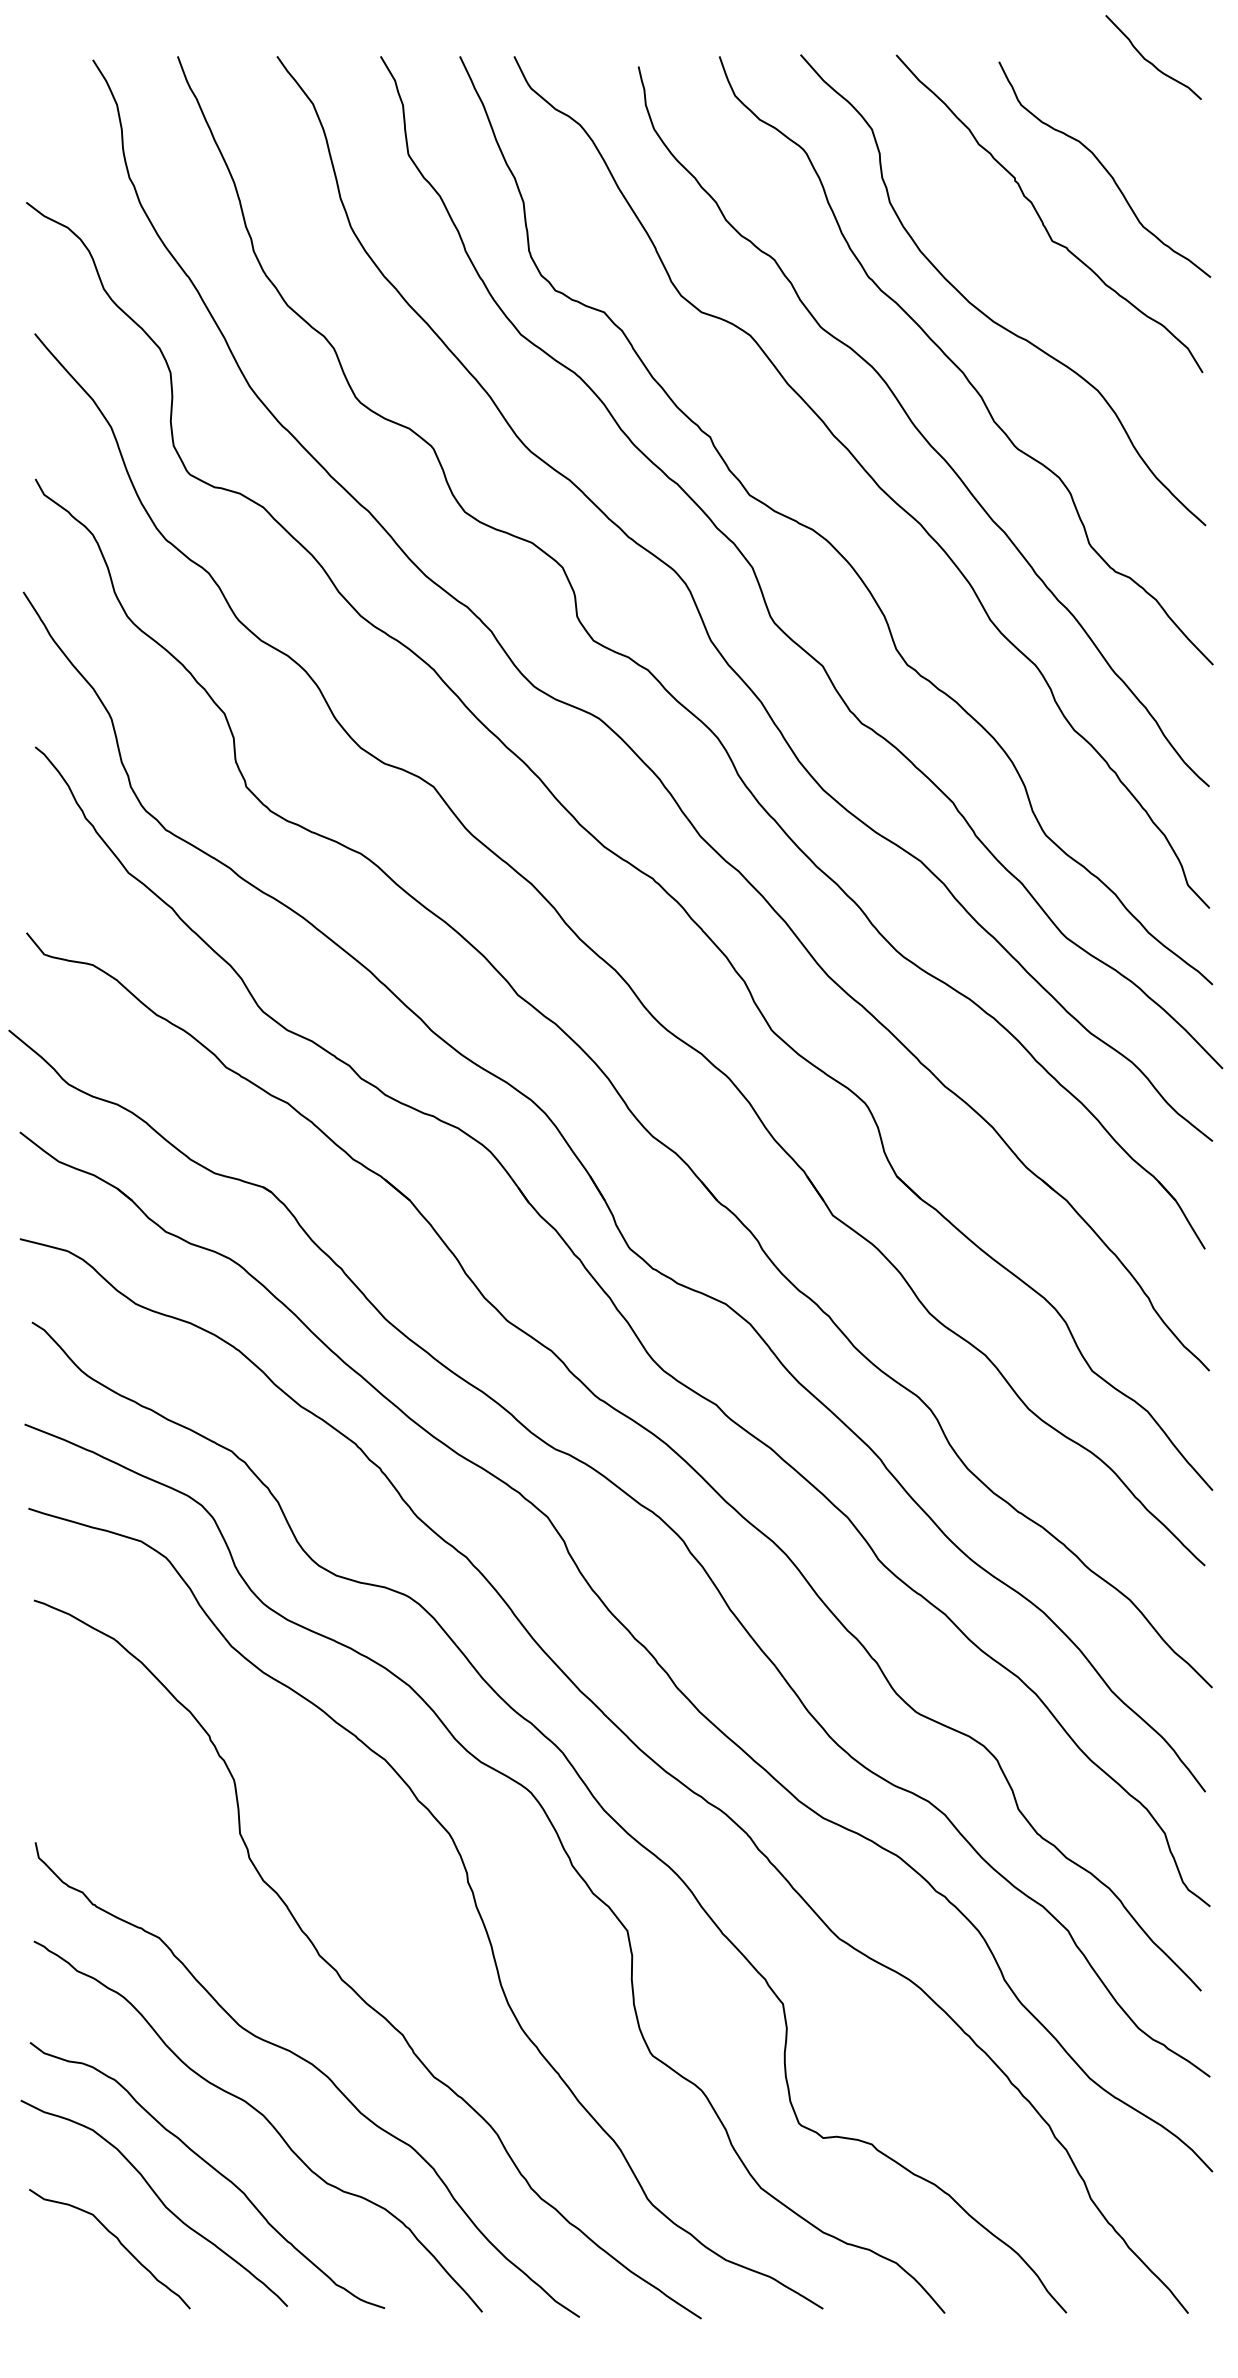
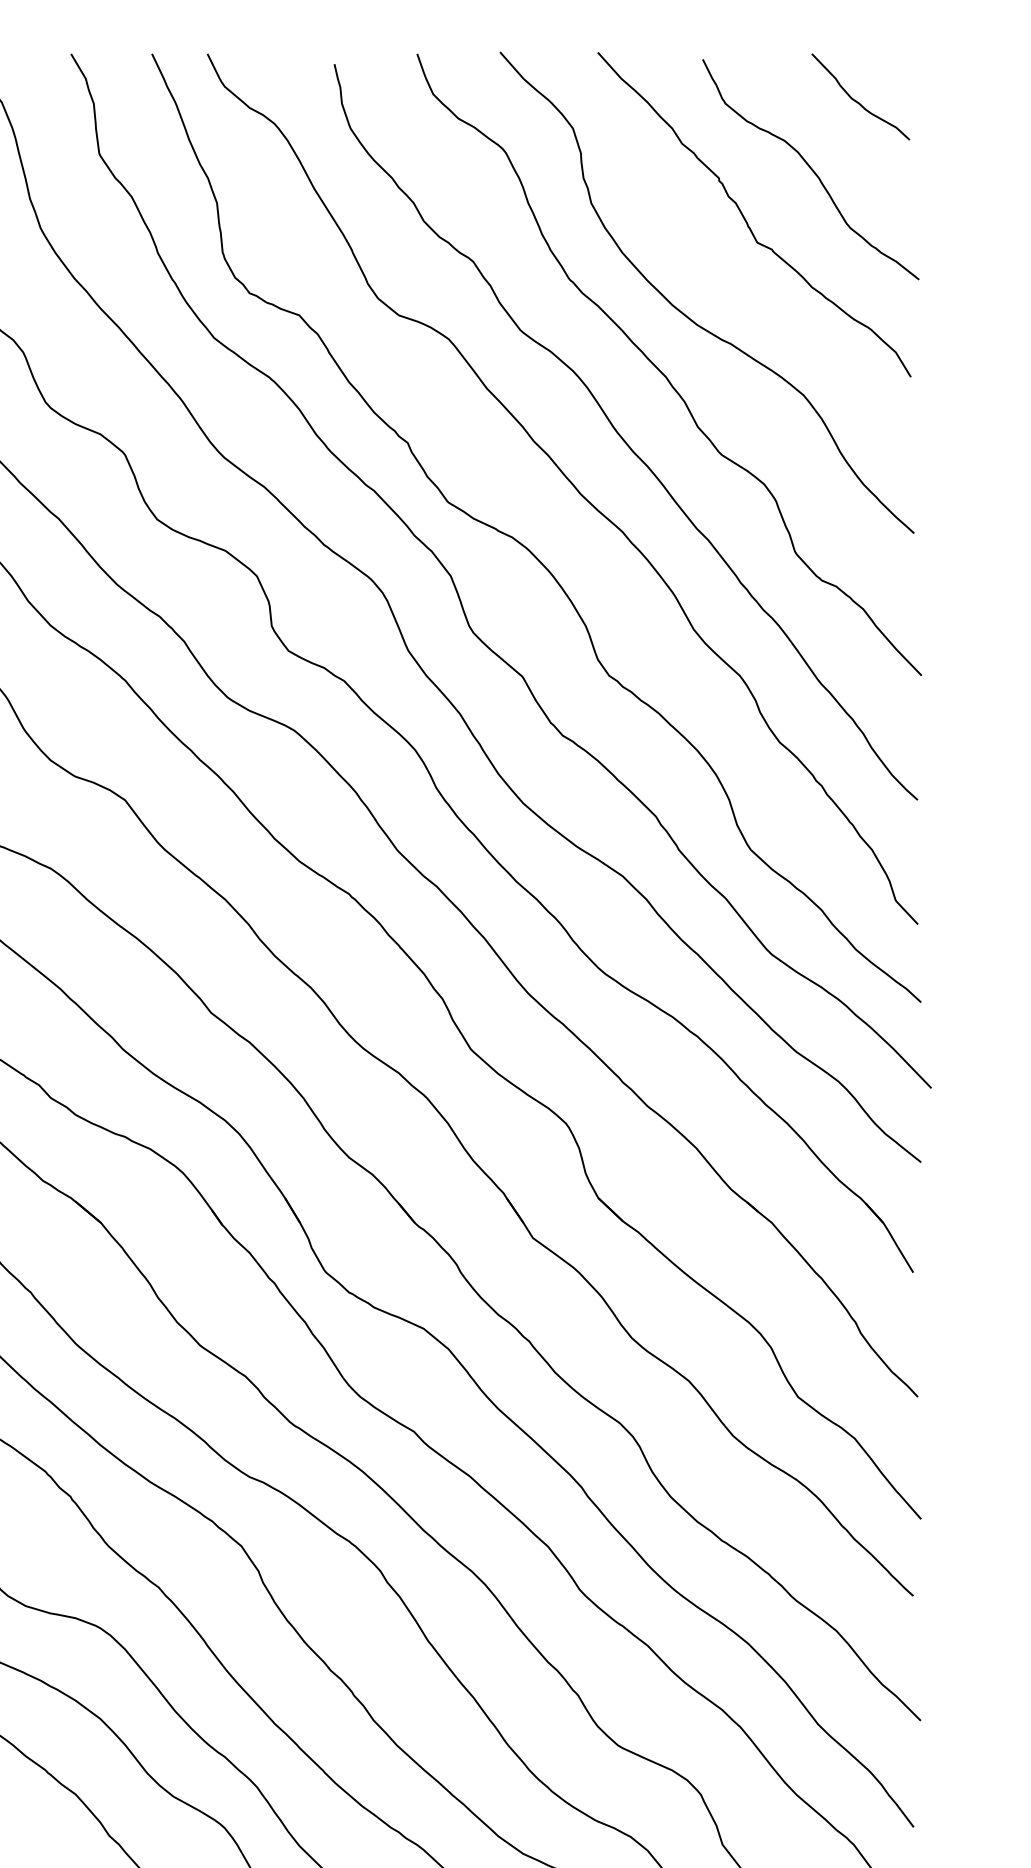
curve: (1150, 61) -> (857, 101), moved

